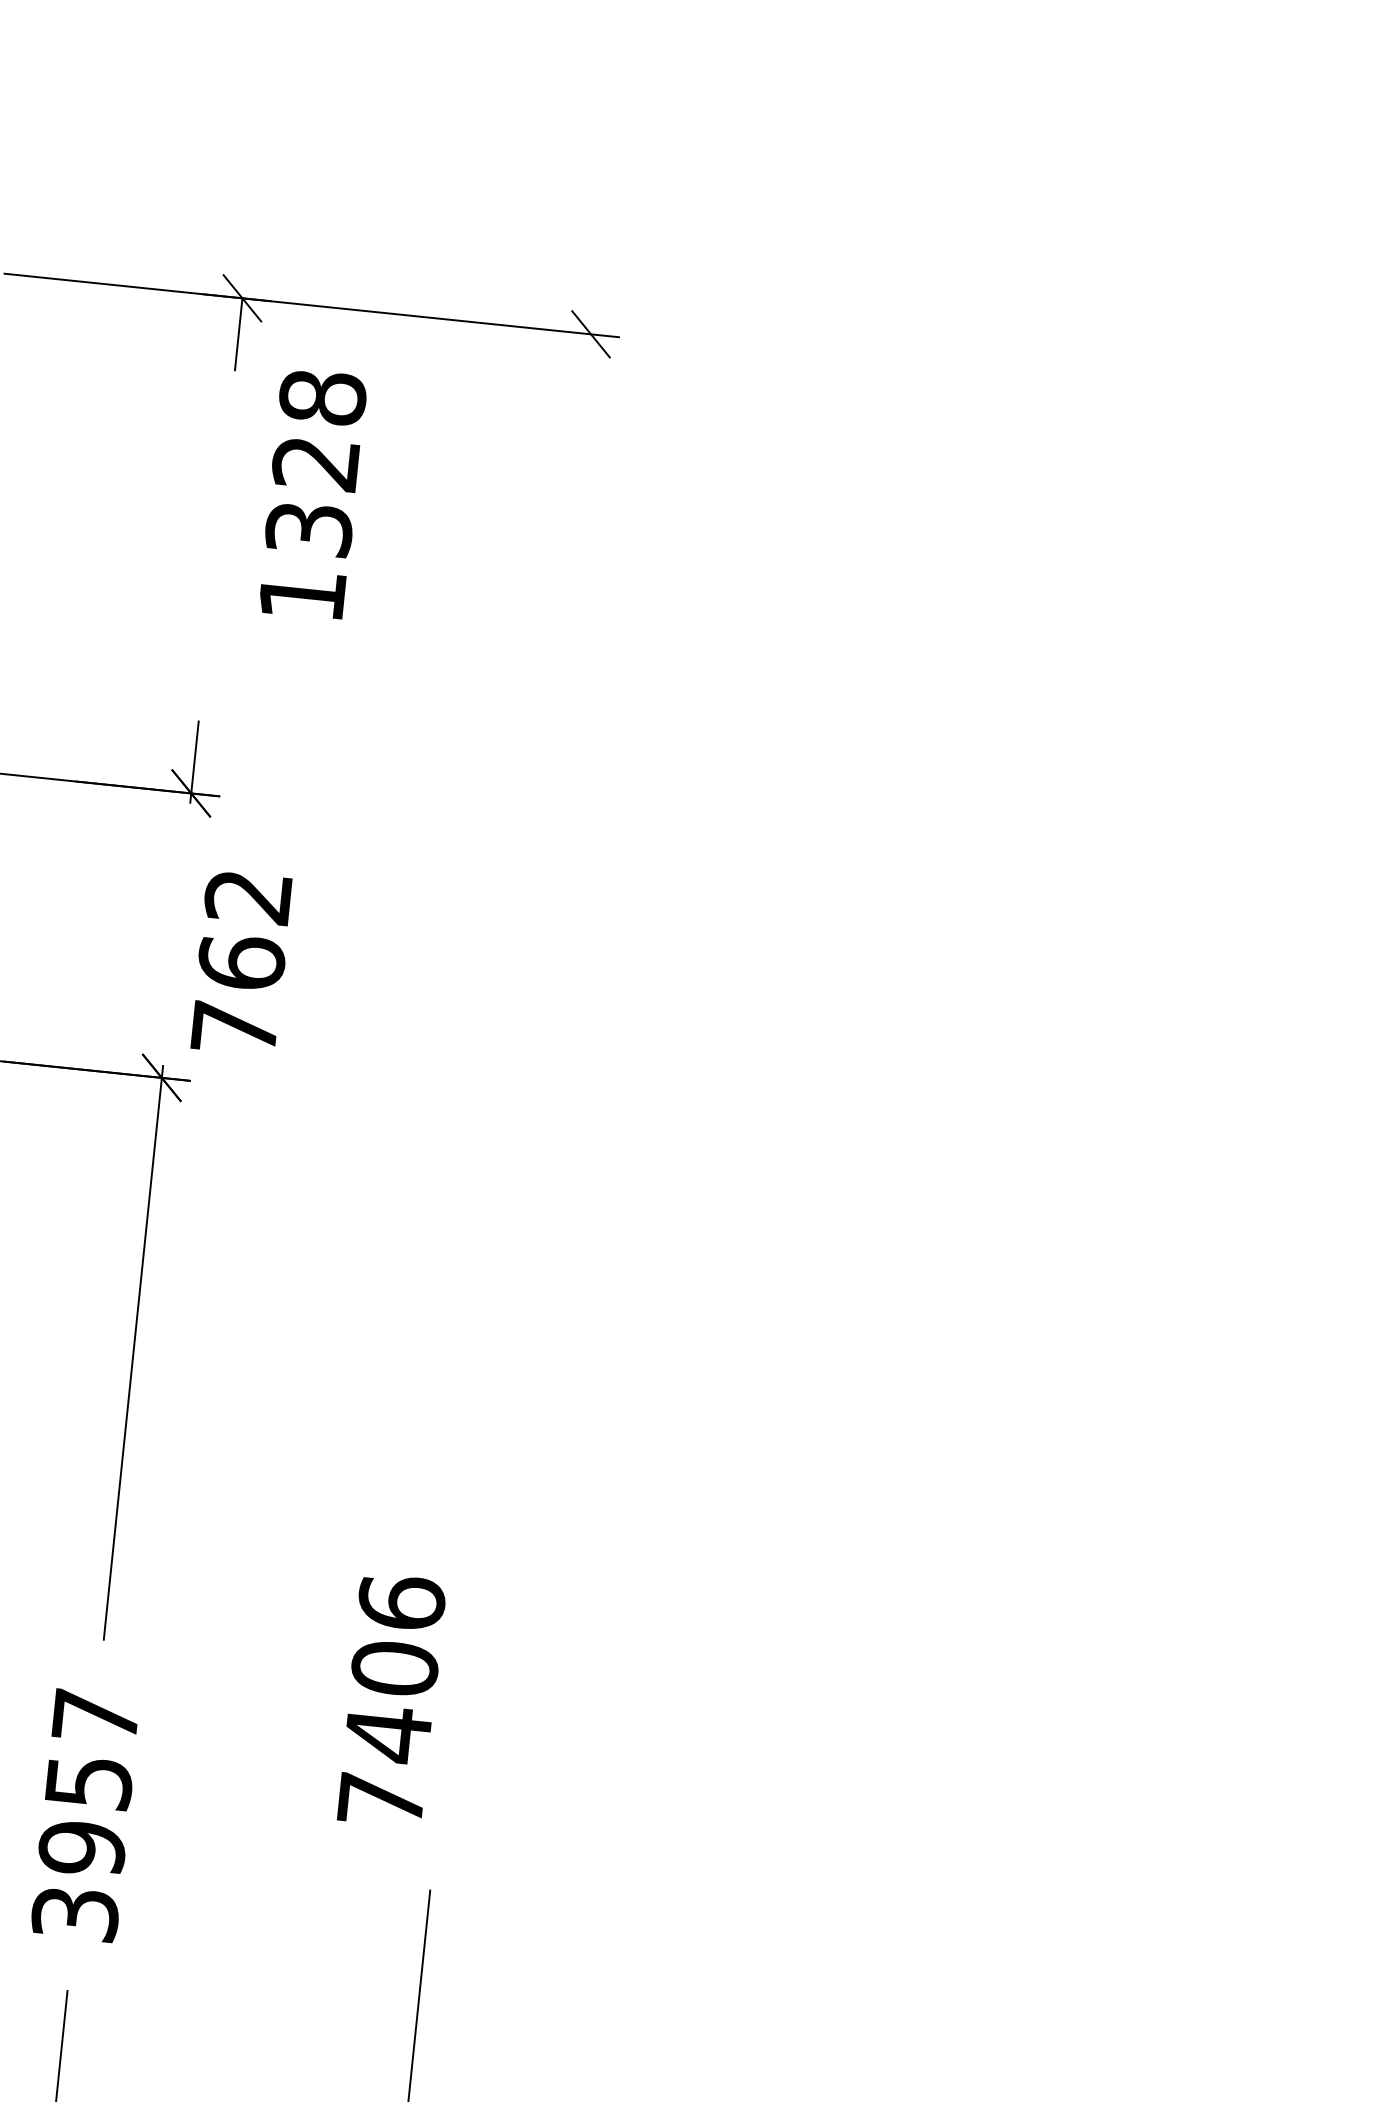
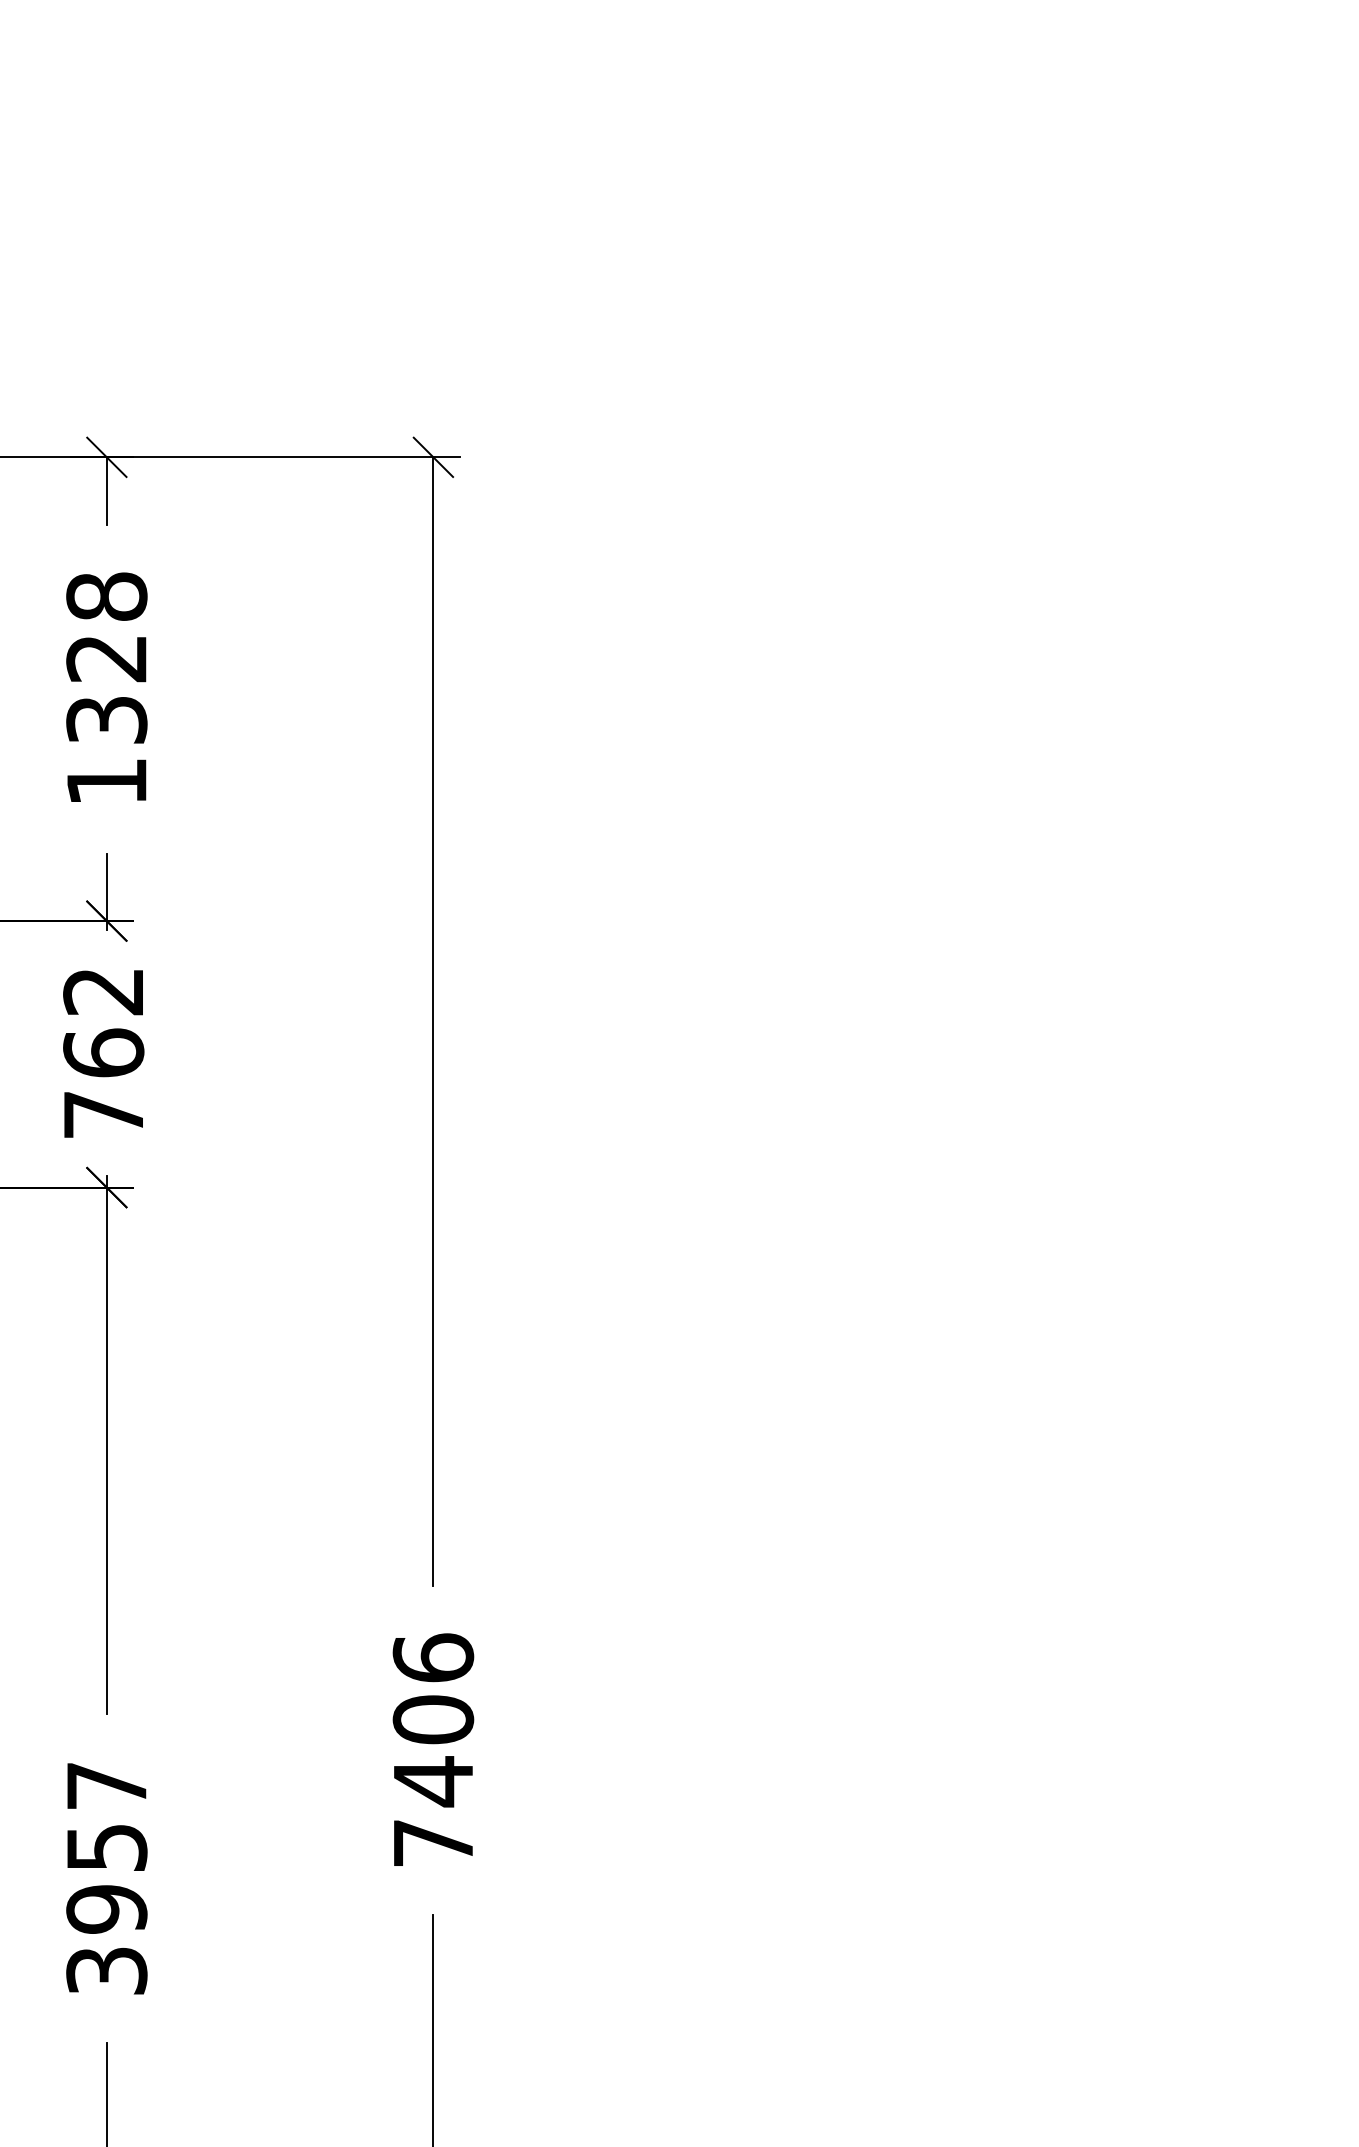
text: (312, 493) -> (106, 686), moved
line: (528, 936) -> (433, 1021), added
text: (241, 962) -> (103, 1053), moved
text: (391, 1700) -> (433, 1749), moved

